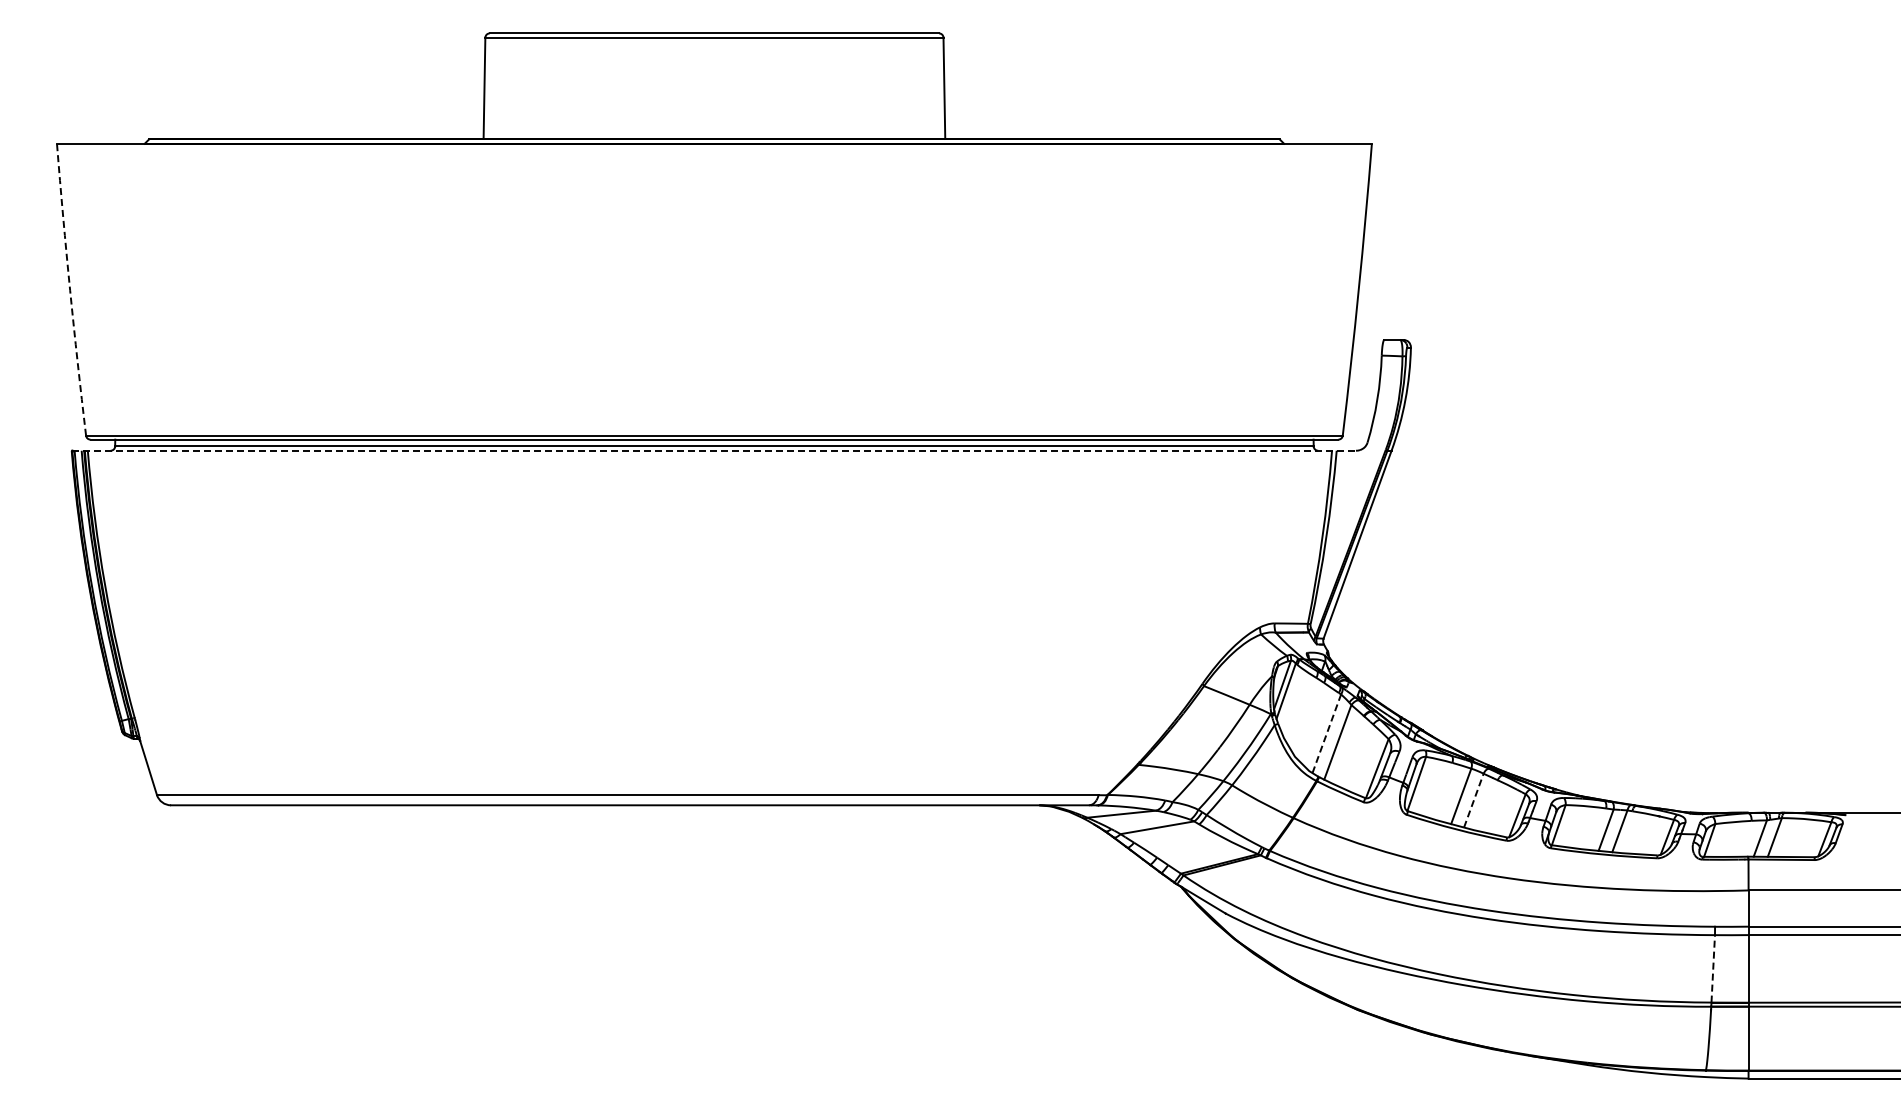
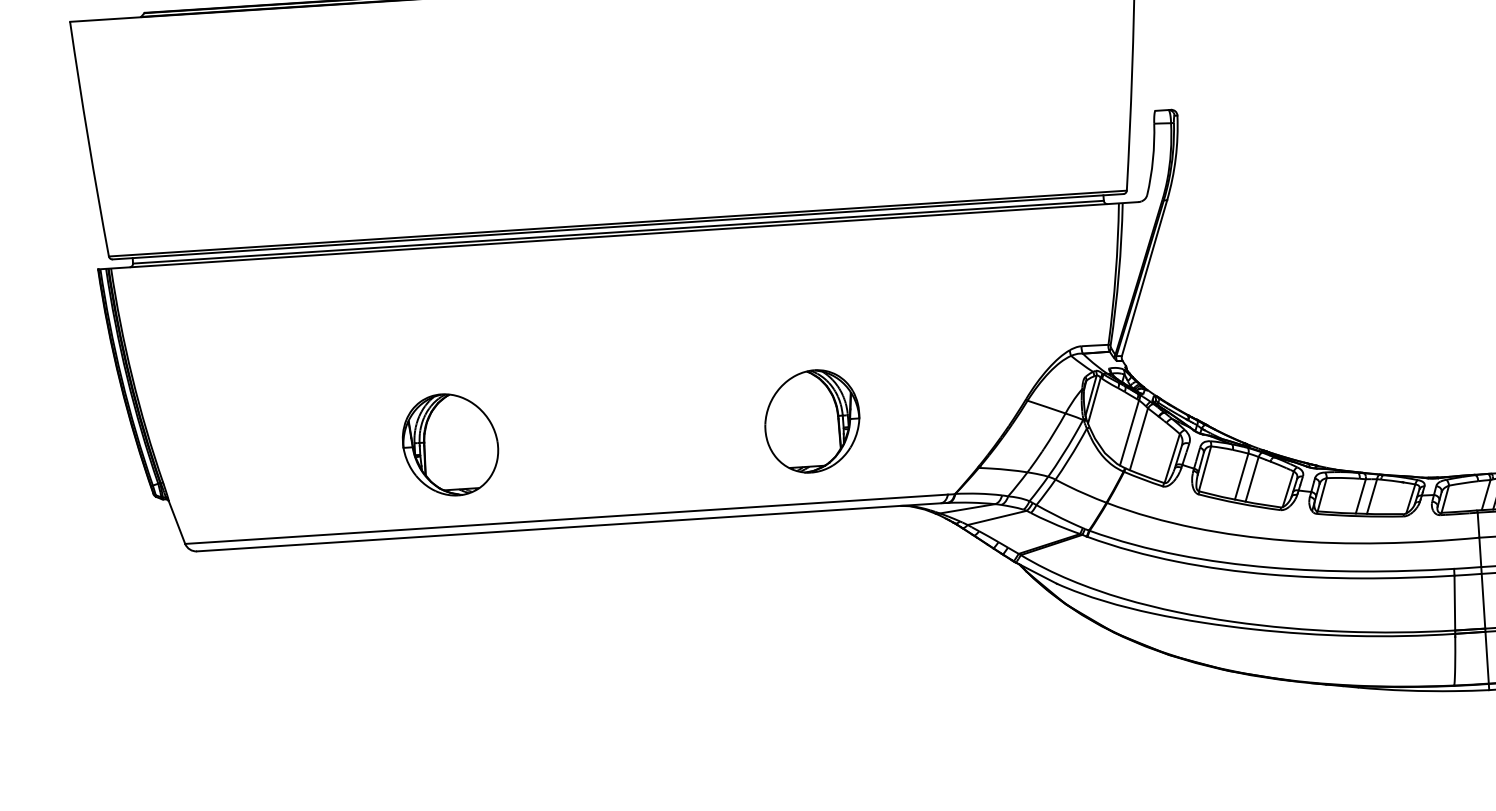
arc: (70, 290) -> (88, 139), dashed -> solid
line: (714, 450) -> (618, 235), dashed -> solid
part: (490, 694) -> (450, 444), added
part: (937, 694) -> (812, 421), added
line: (1326, 733) -> (1129, 432), dashed -> solid
line: (1473, 800) -> (1251, 479), dashed -> solid
line: (1713, 968) -> (1455, 602), dashed -> solid

